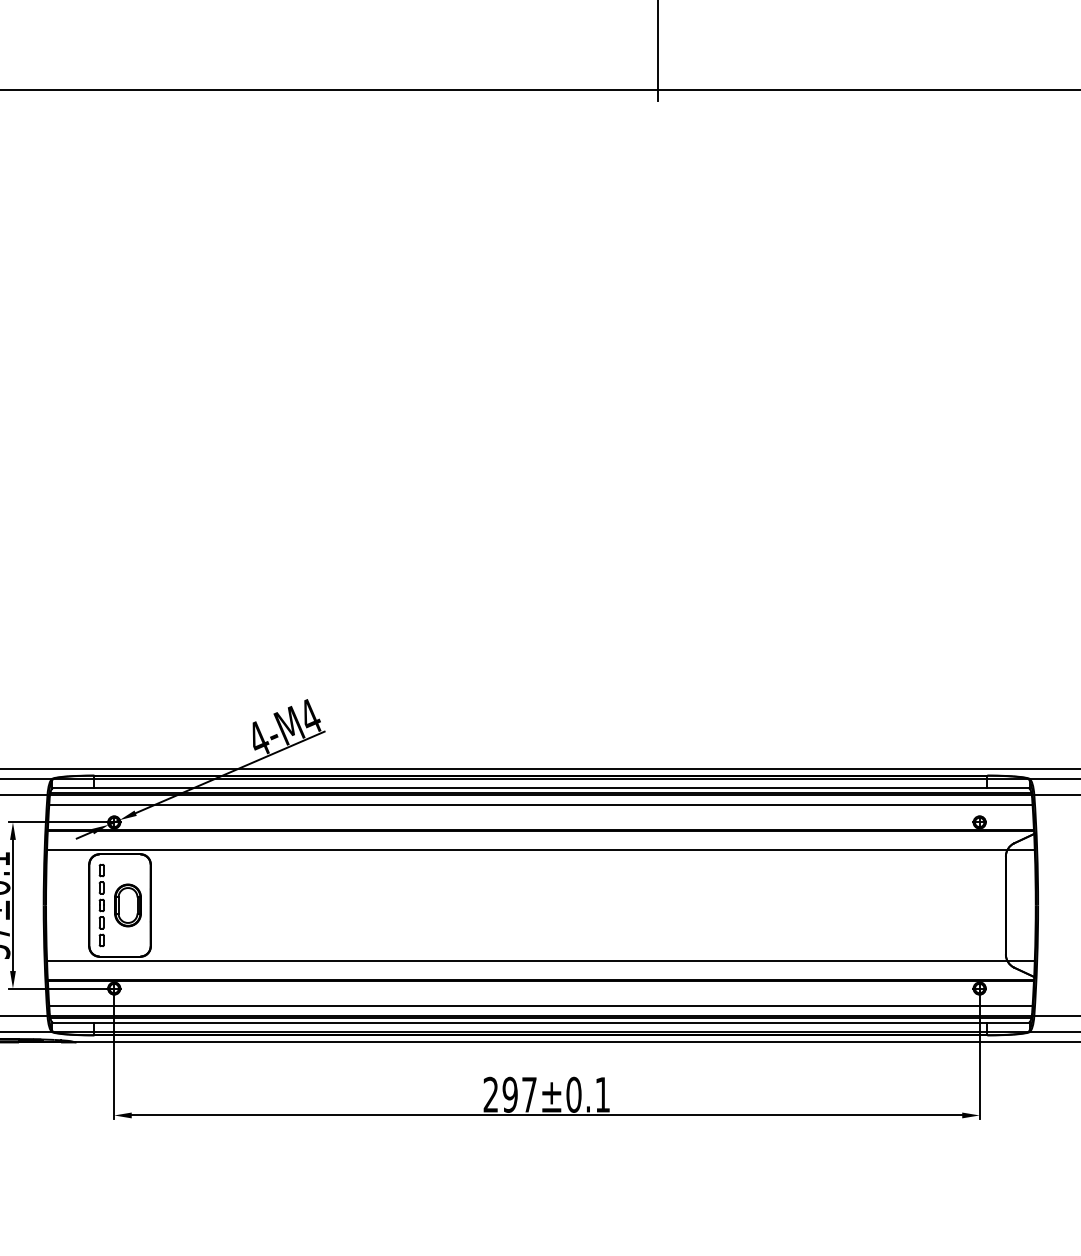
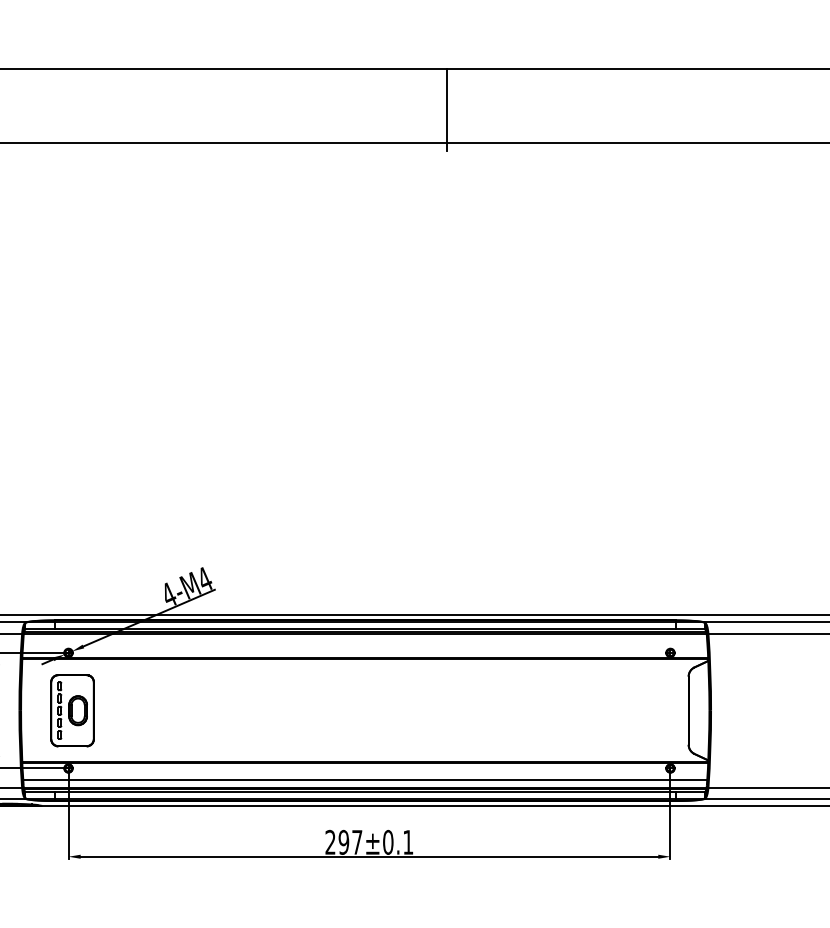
line: (541, 805) -> (365, 641), removed
line: (539, 849) -> (364, 671), removed
line: (539, 961) -> (364, 749), removed

